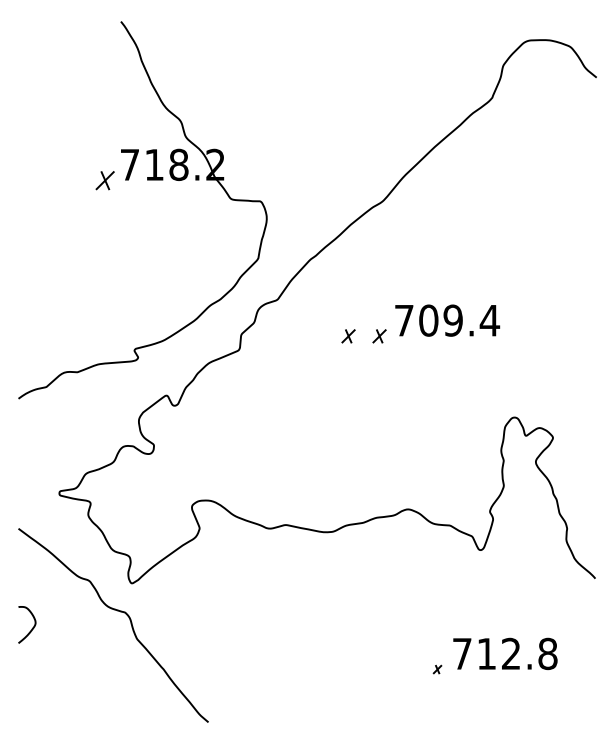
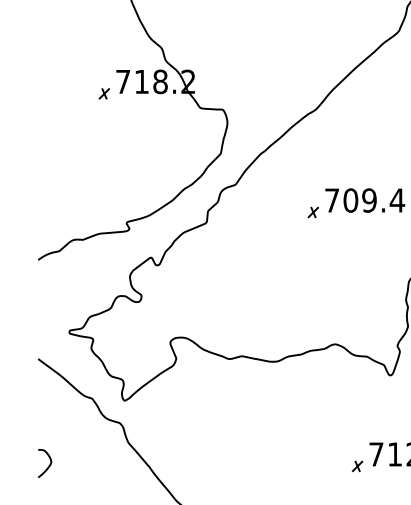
part: (105, 180) -> (104, 93), size x0.71
part: (348, 336) -> (289, 212), removed
curve: (31, 628) -> (48, 466), moved
part: (437, 669) -> (357, 466), size x1.67

